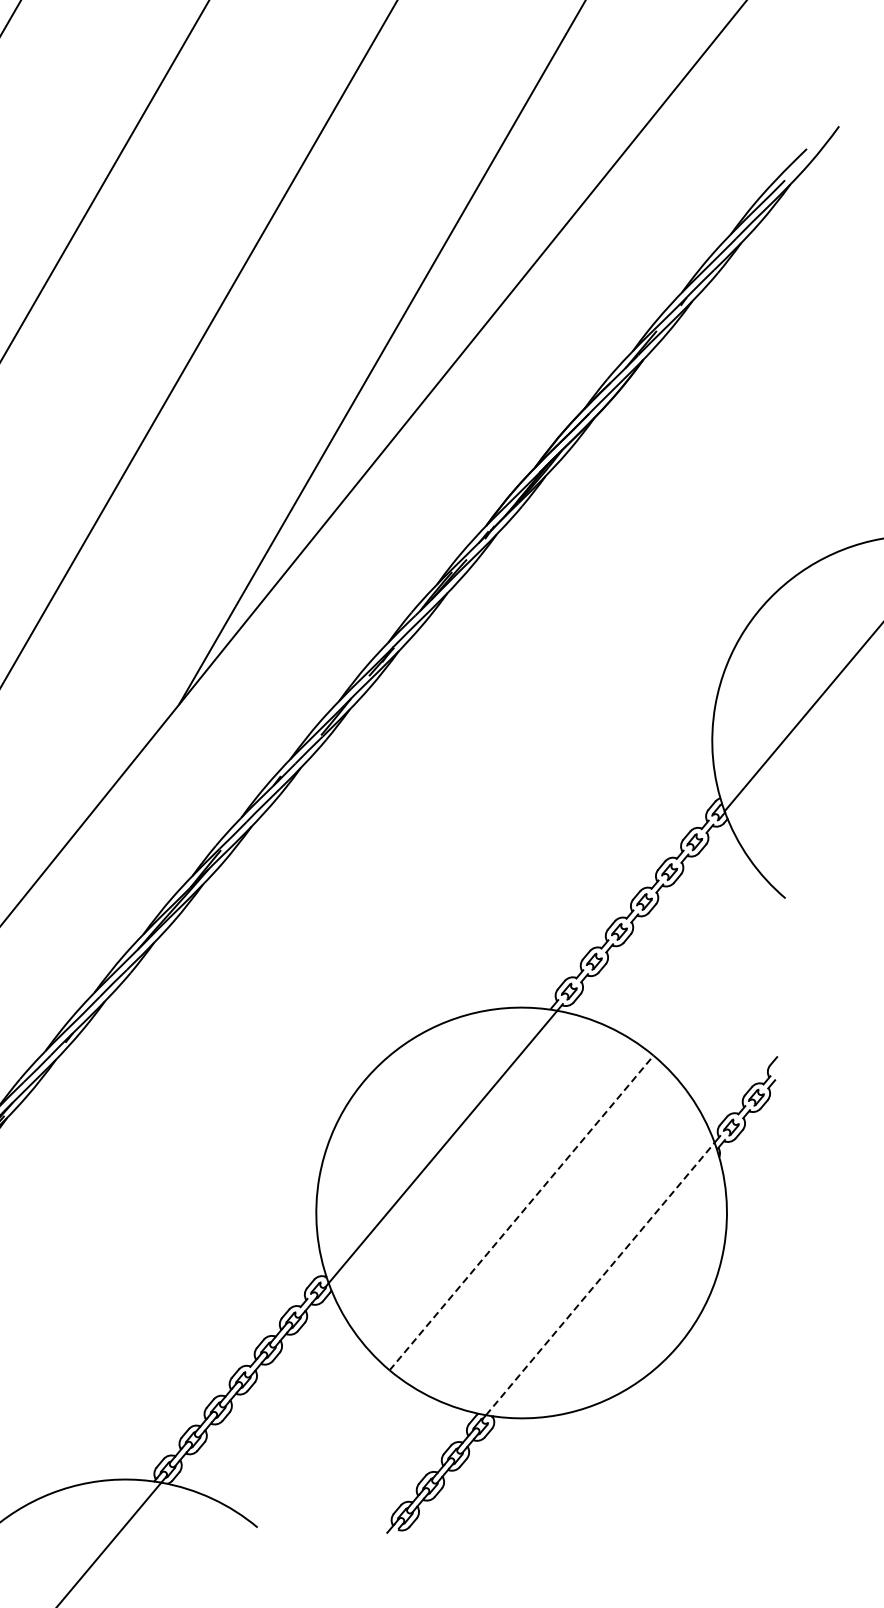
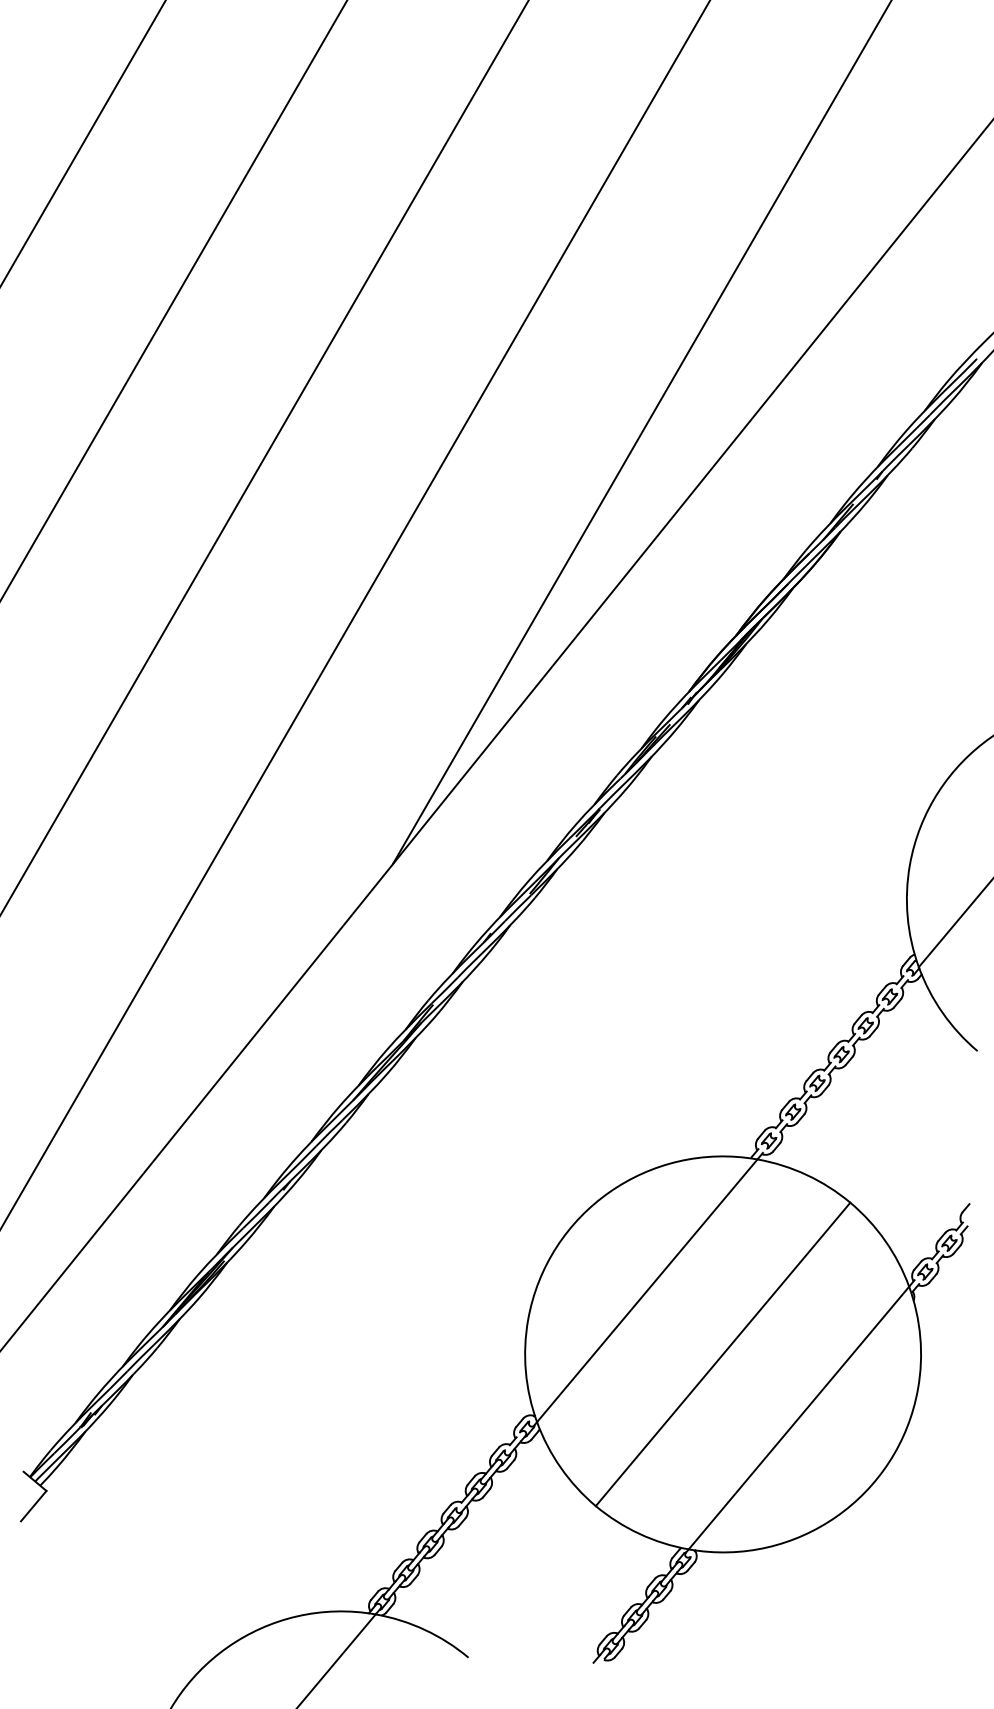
line: (522, 1213) -> (723, 1354), dashed -> solid
line: (600, 1278) -> (799, 1417), dashed -> solid

